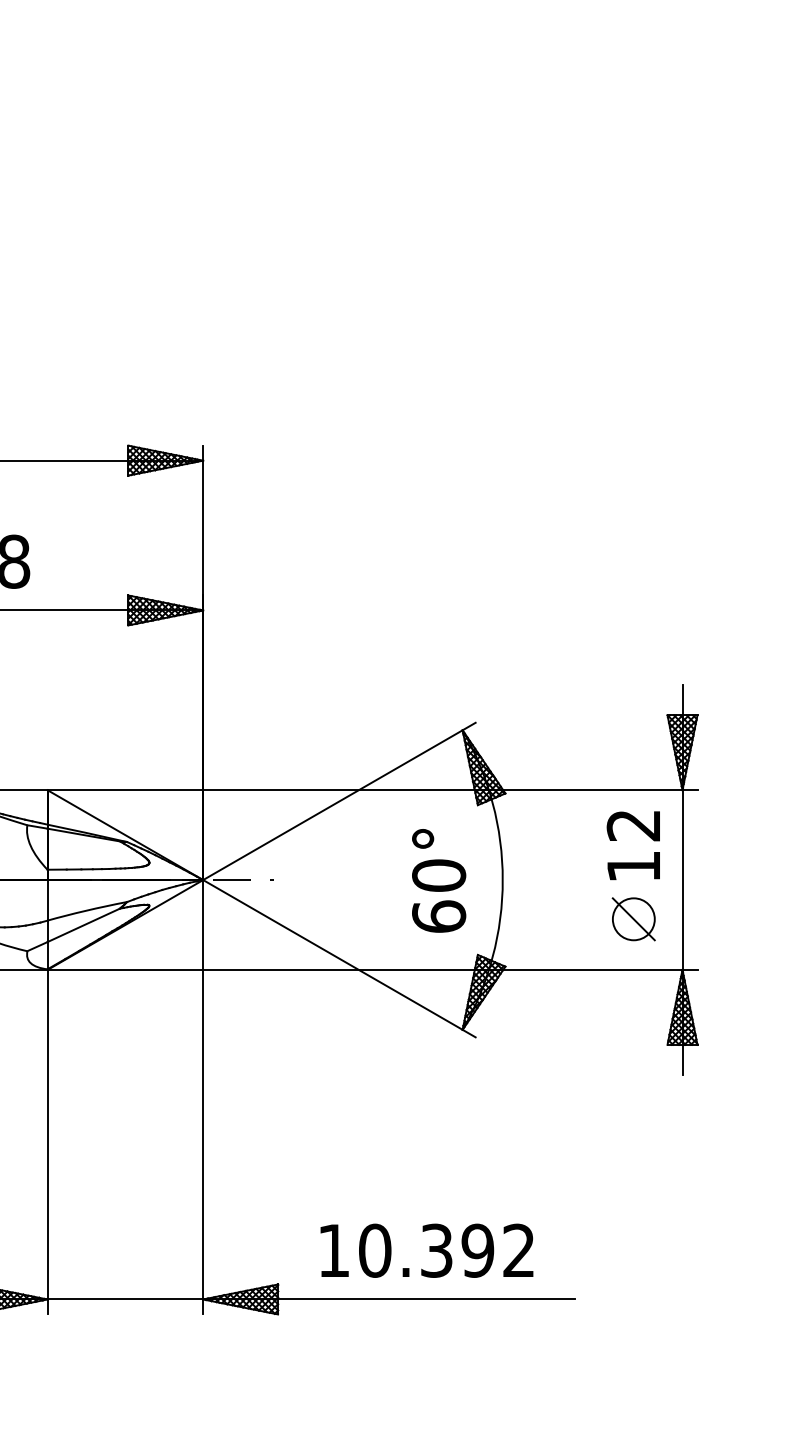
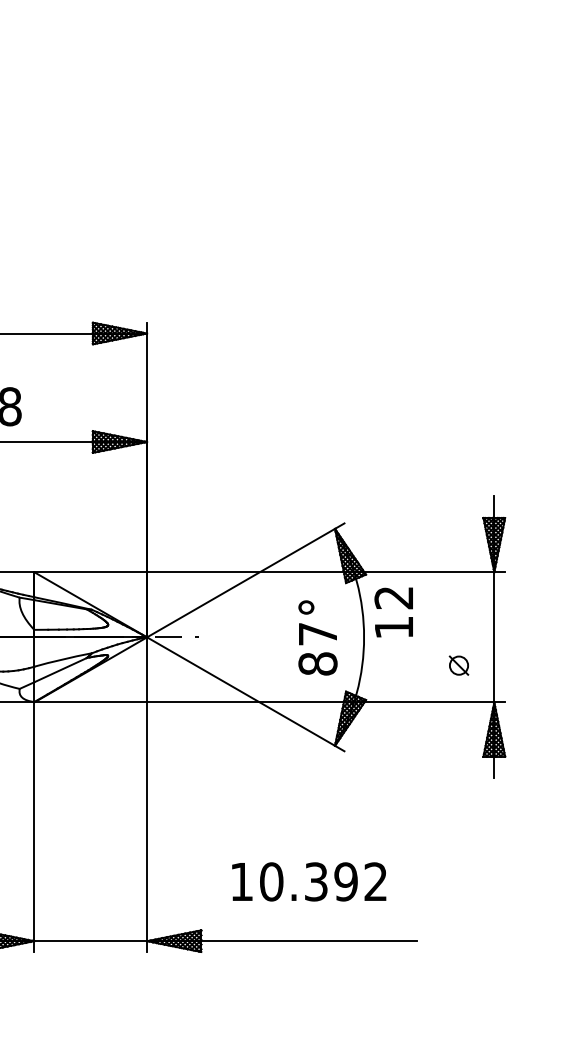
text: (633, 845) -> (393, 612), moved
text: (438, 895) -> (317, 648), 60° -> 87°
part: (633, 918) -> (458, 665), size x0.6
text: (427, 1250) -> (309, 881), moved

